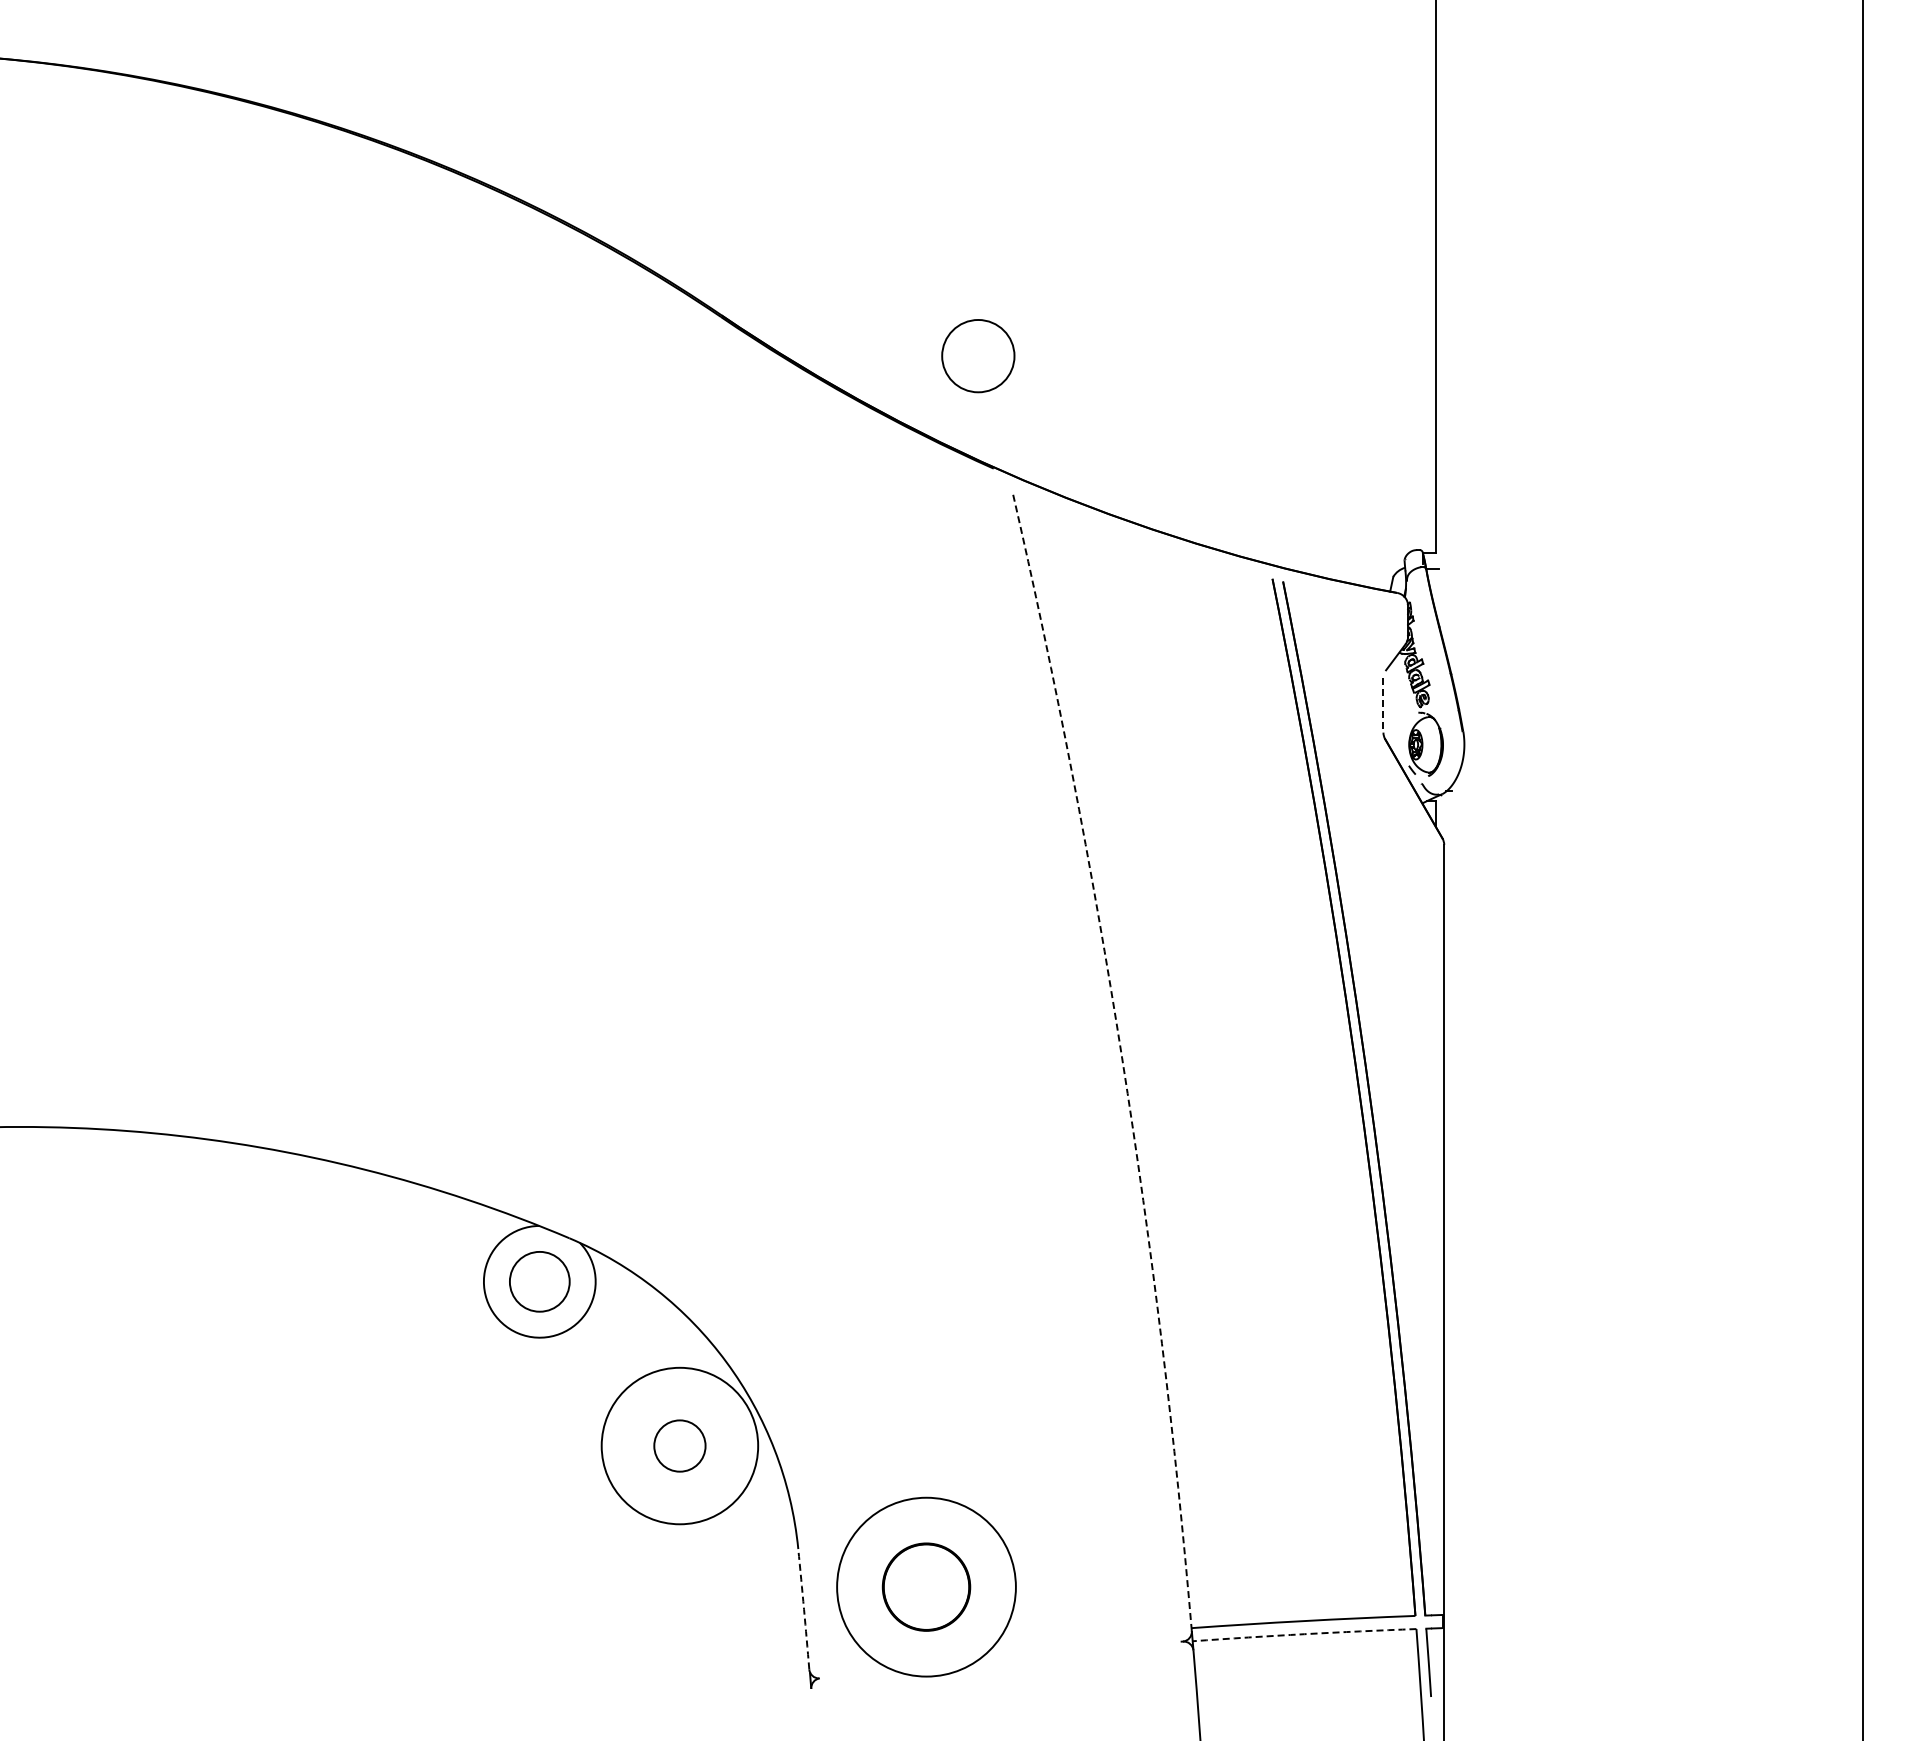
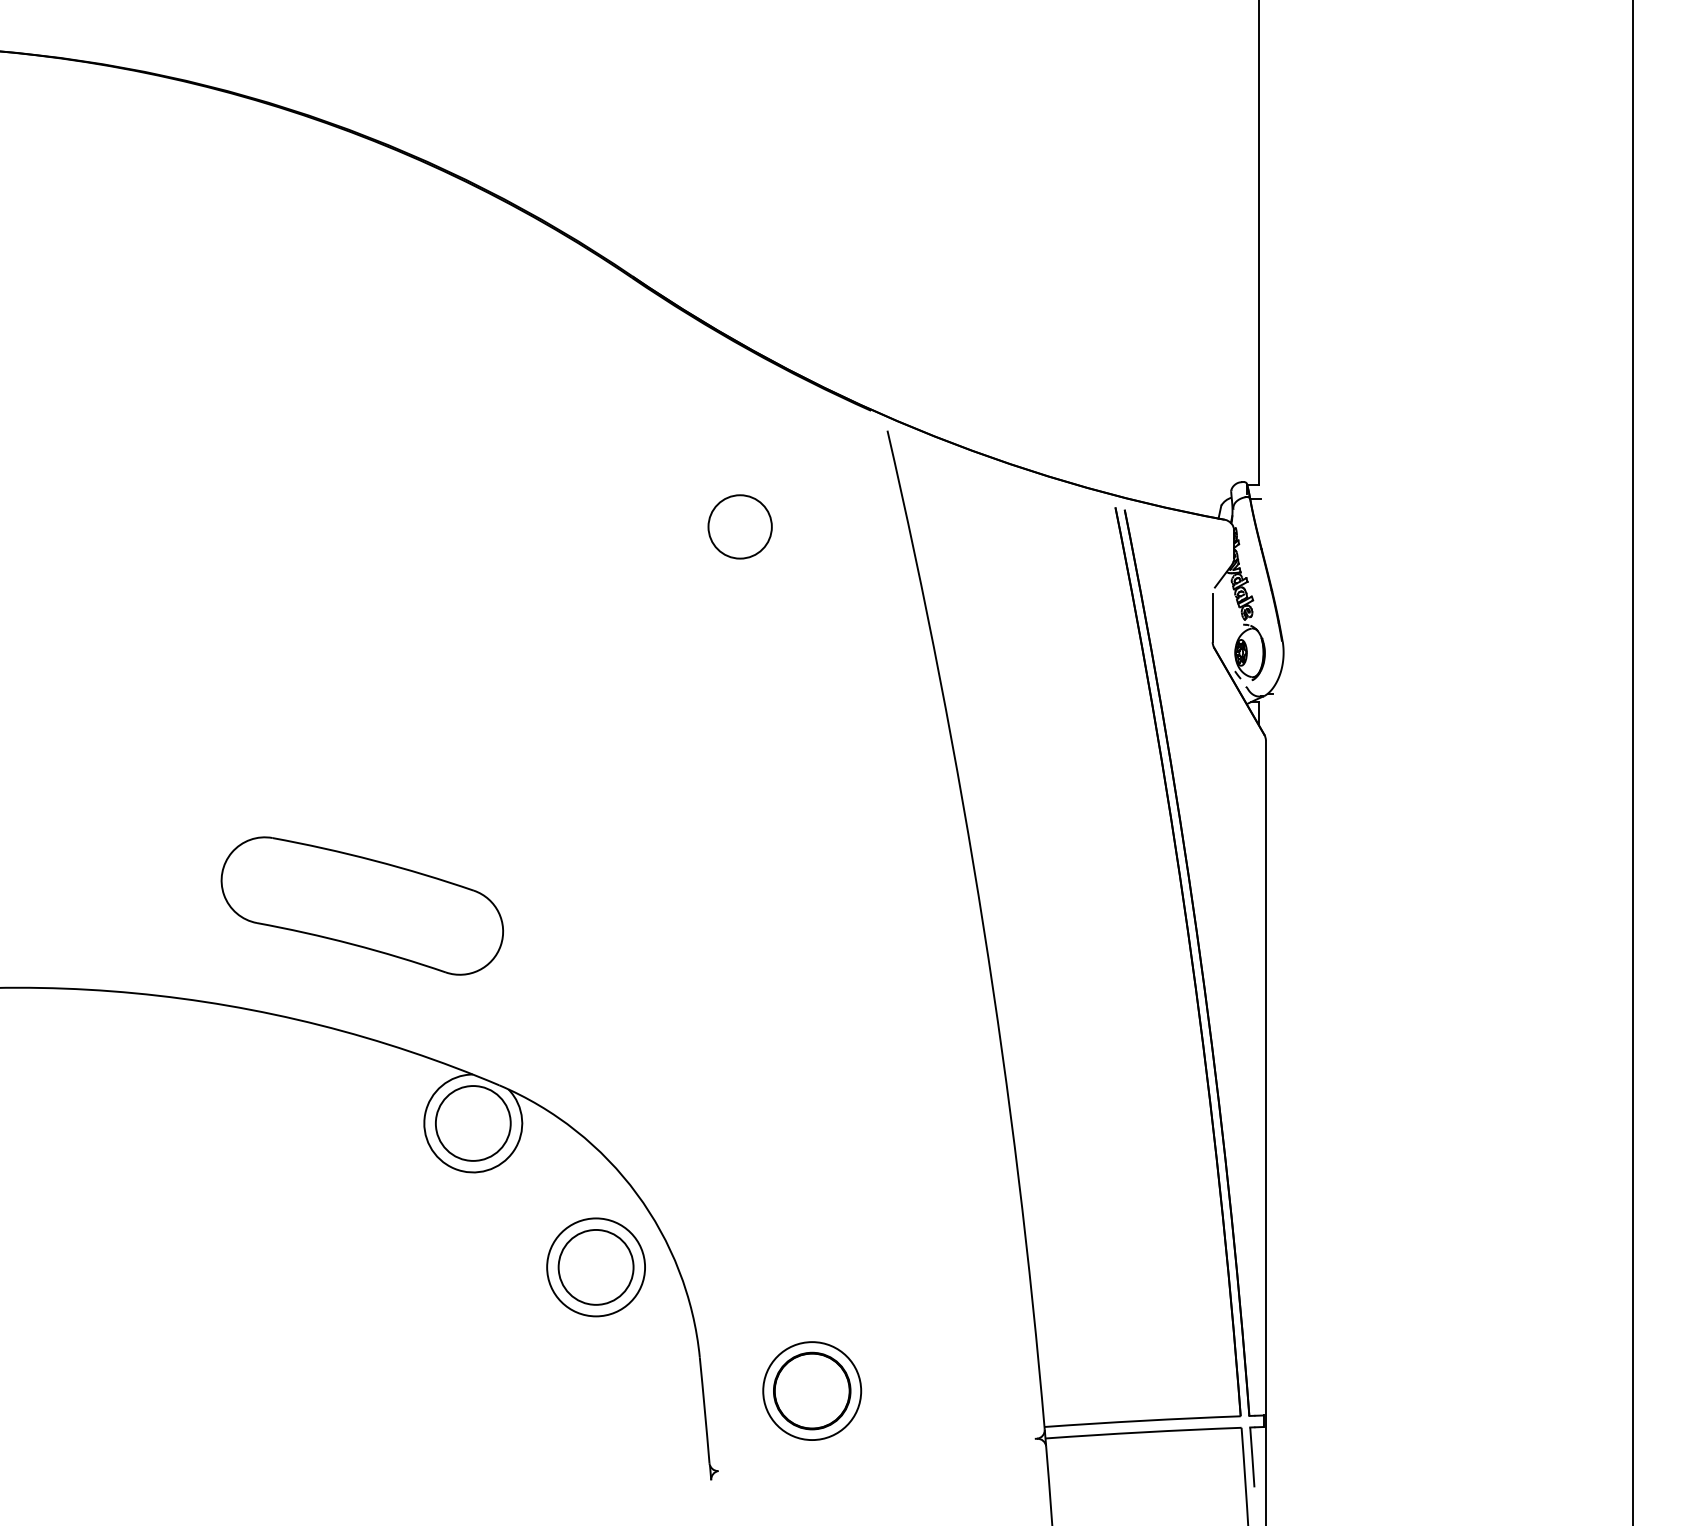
circle: (978, 356) -> (740, 527), moved
line: (1383, 705) -> (1212, 618), dashed -> solid
part: (412, 1033) -> (361, 905), added
arc: (1122, 1057) -> (983, 926), dashed -> solid
circle: (539, 1281) -> (473, 1123), size x1.43
circle: (679, 1445) -> (595, 1266), size x0.71
circle: (679, 1445) -> (595, 1266), size x1.67
circle: (926, 1587) -> (812, 1391), size x0.62
arc: (804, 1609) -> (705, 1410), dashed -> solid
arc: (1304, 1634) -> (1143, 1432), dashed -> solid

